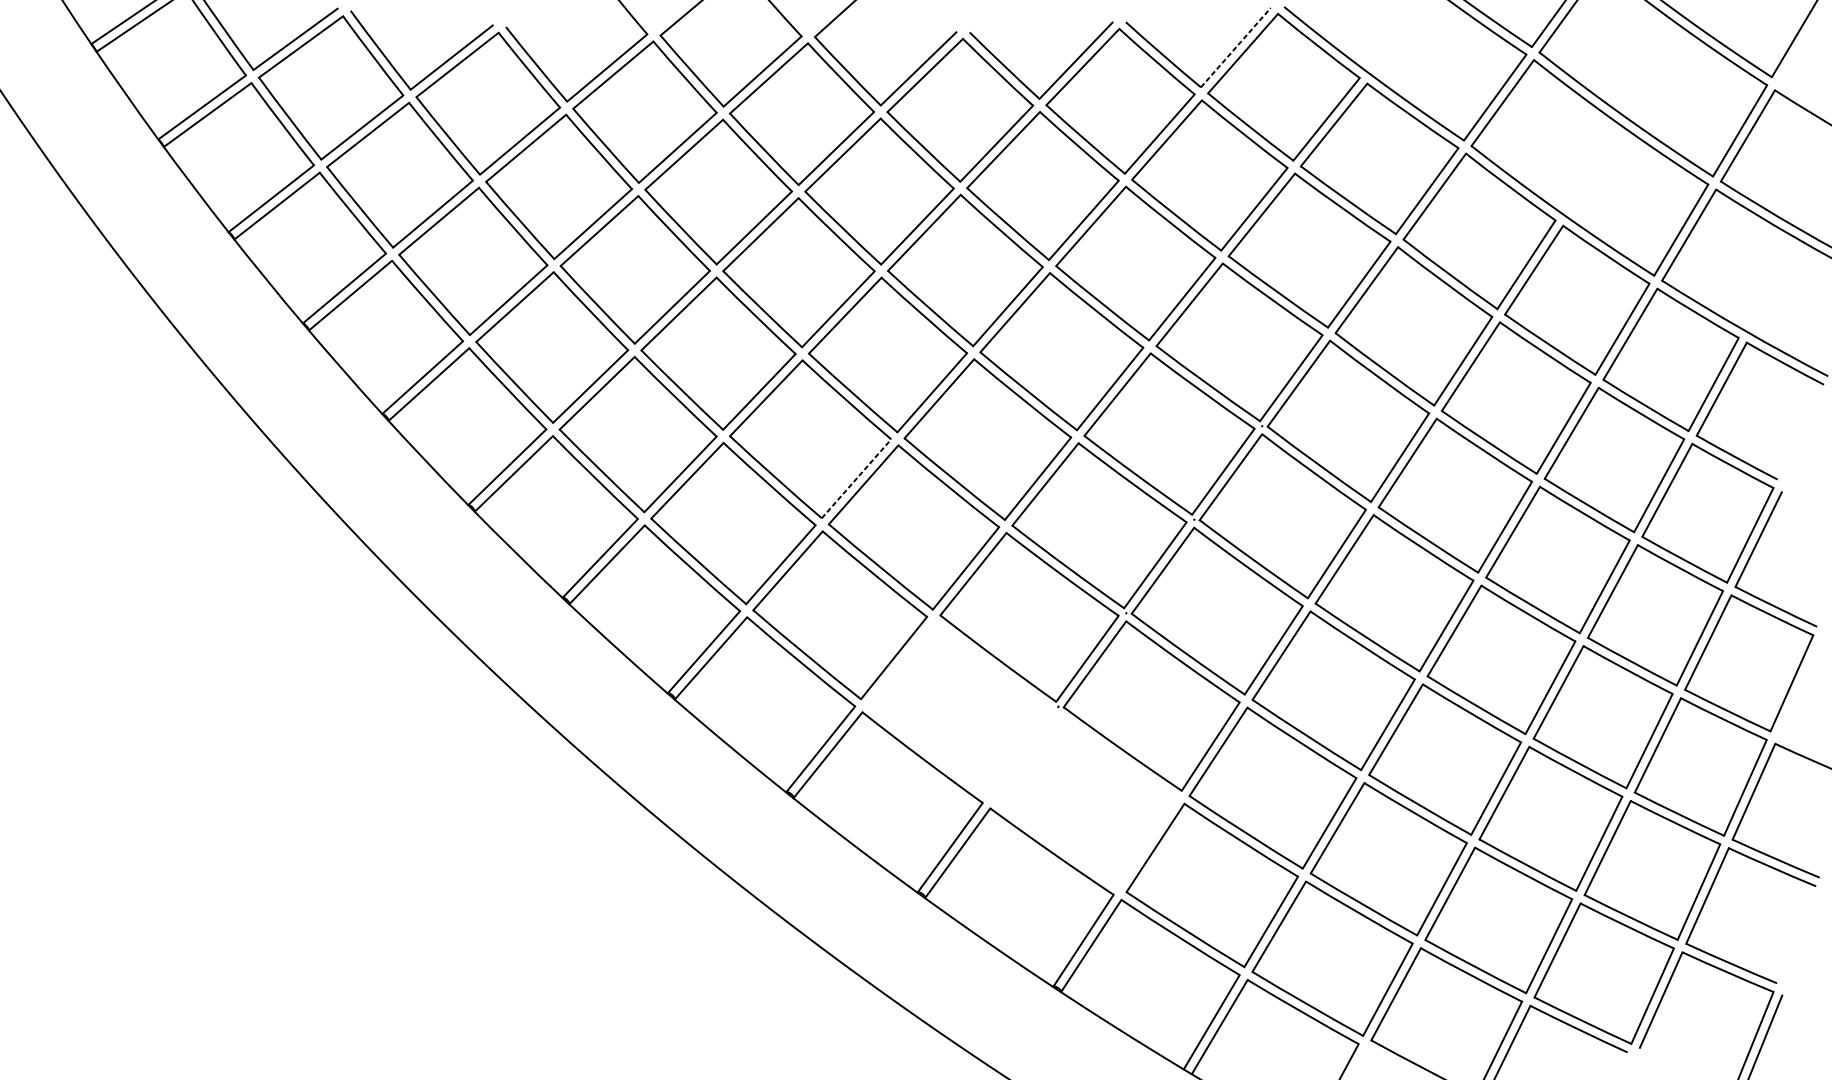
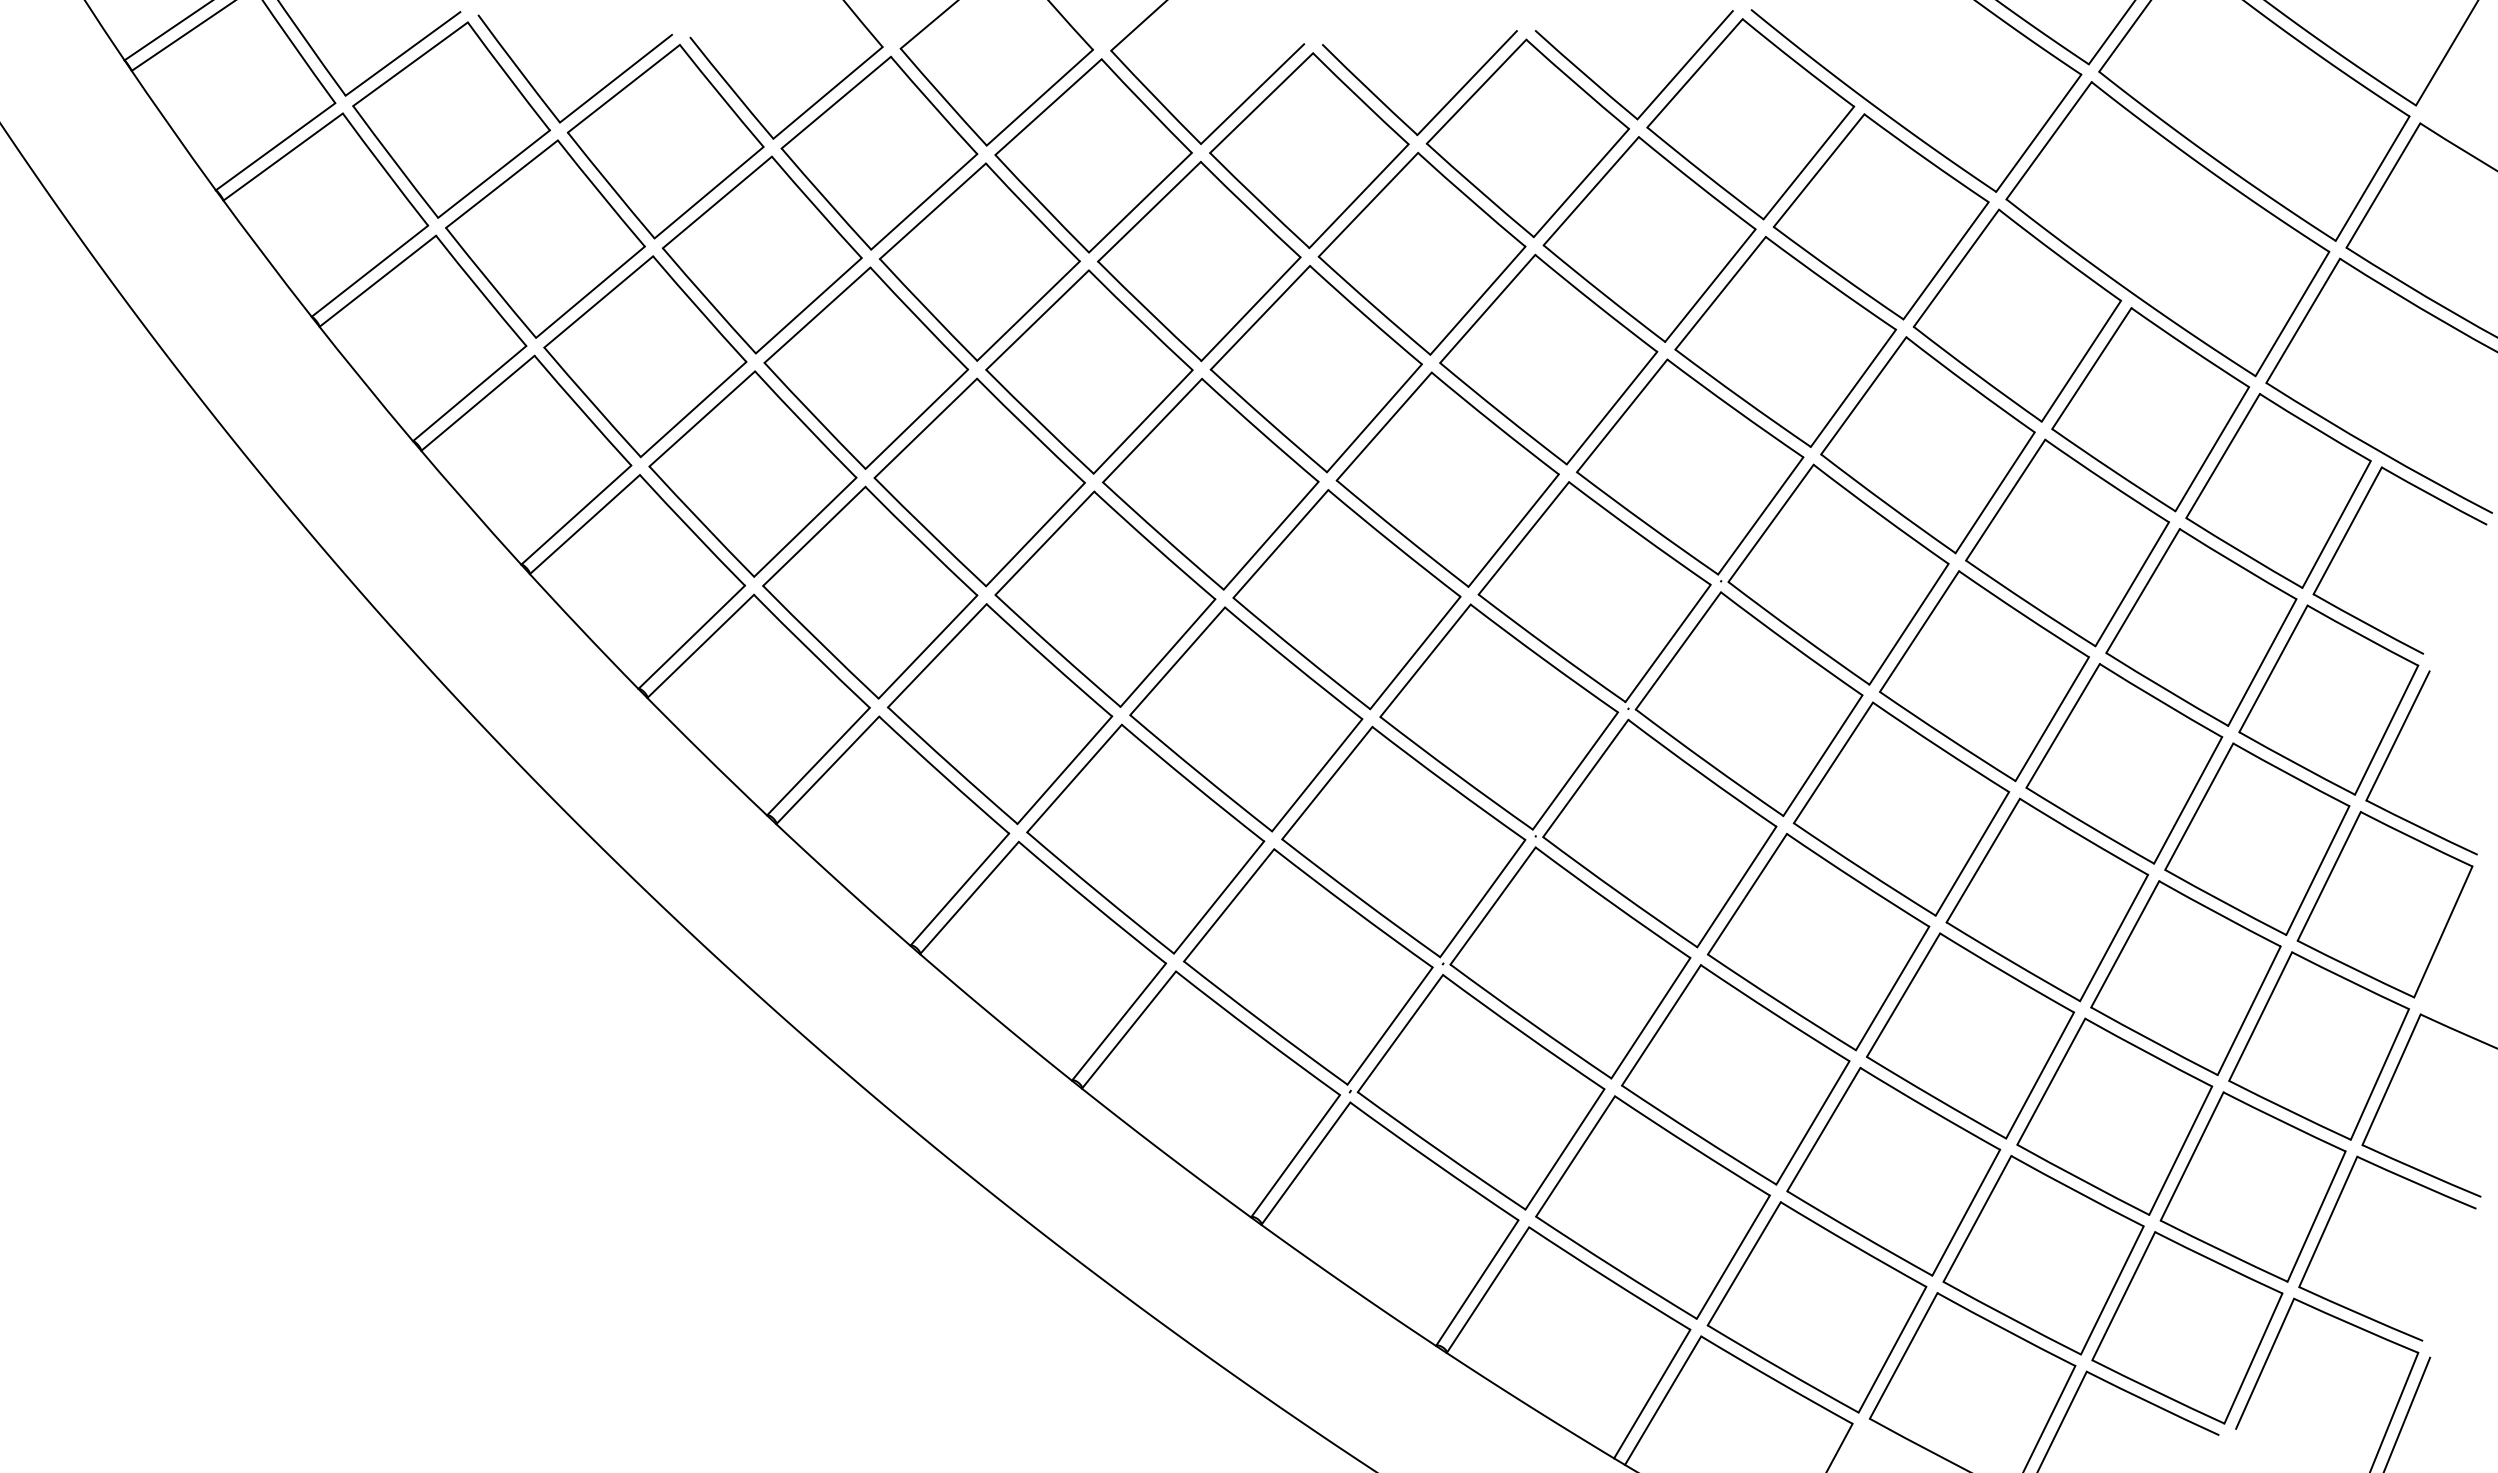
line: (1236, 47) -> (1685, 64), dashed -> solid
line: (856, 479) -> (1167, 653), dashed -> solid
part: (1022, 754) -> (1394, 1029), added

